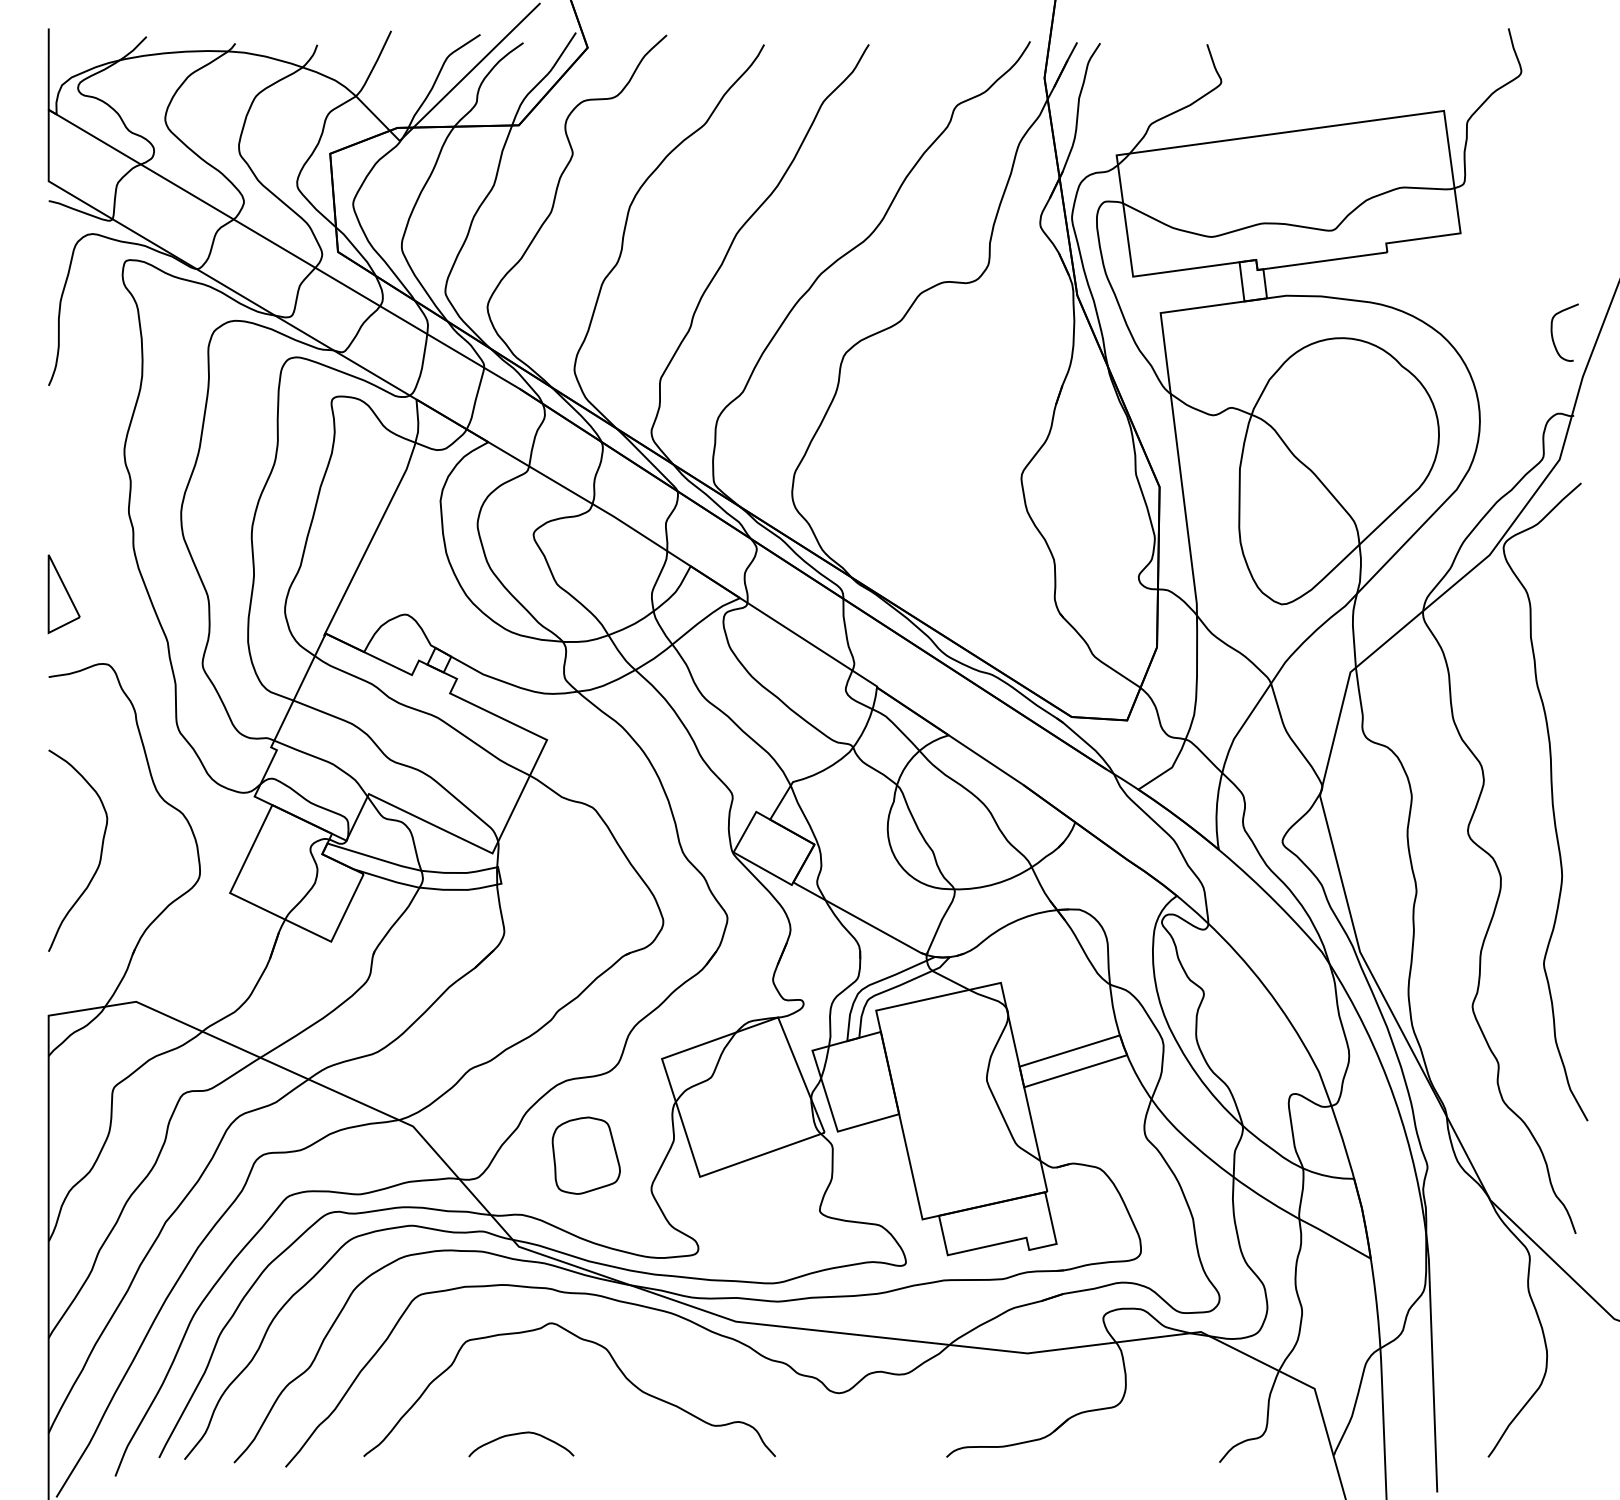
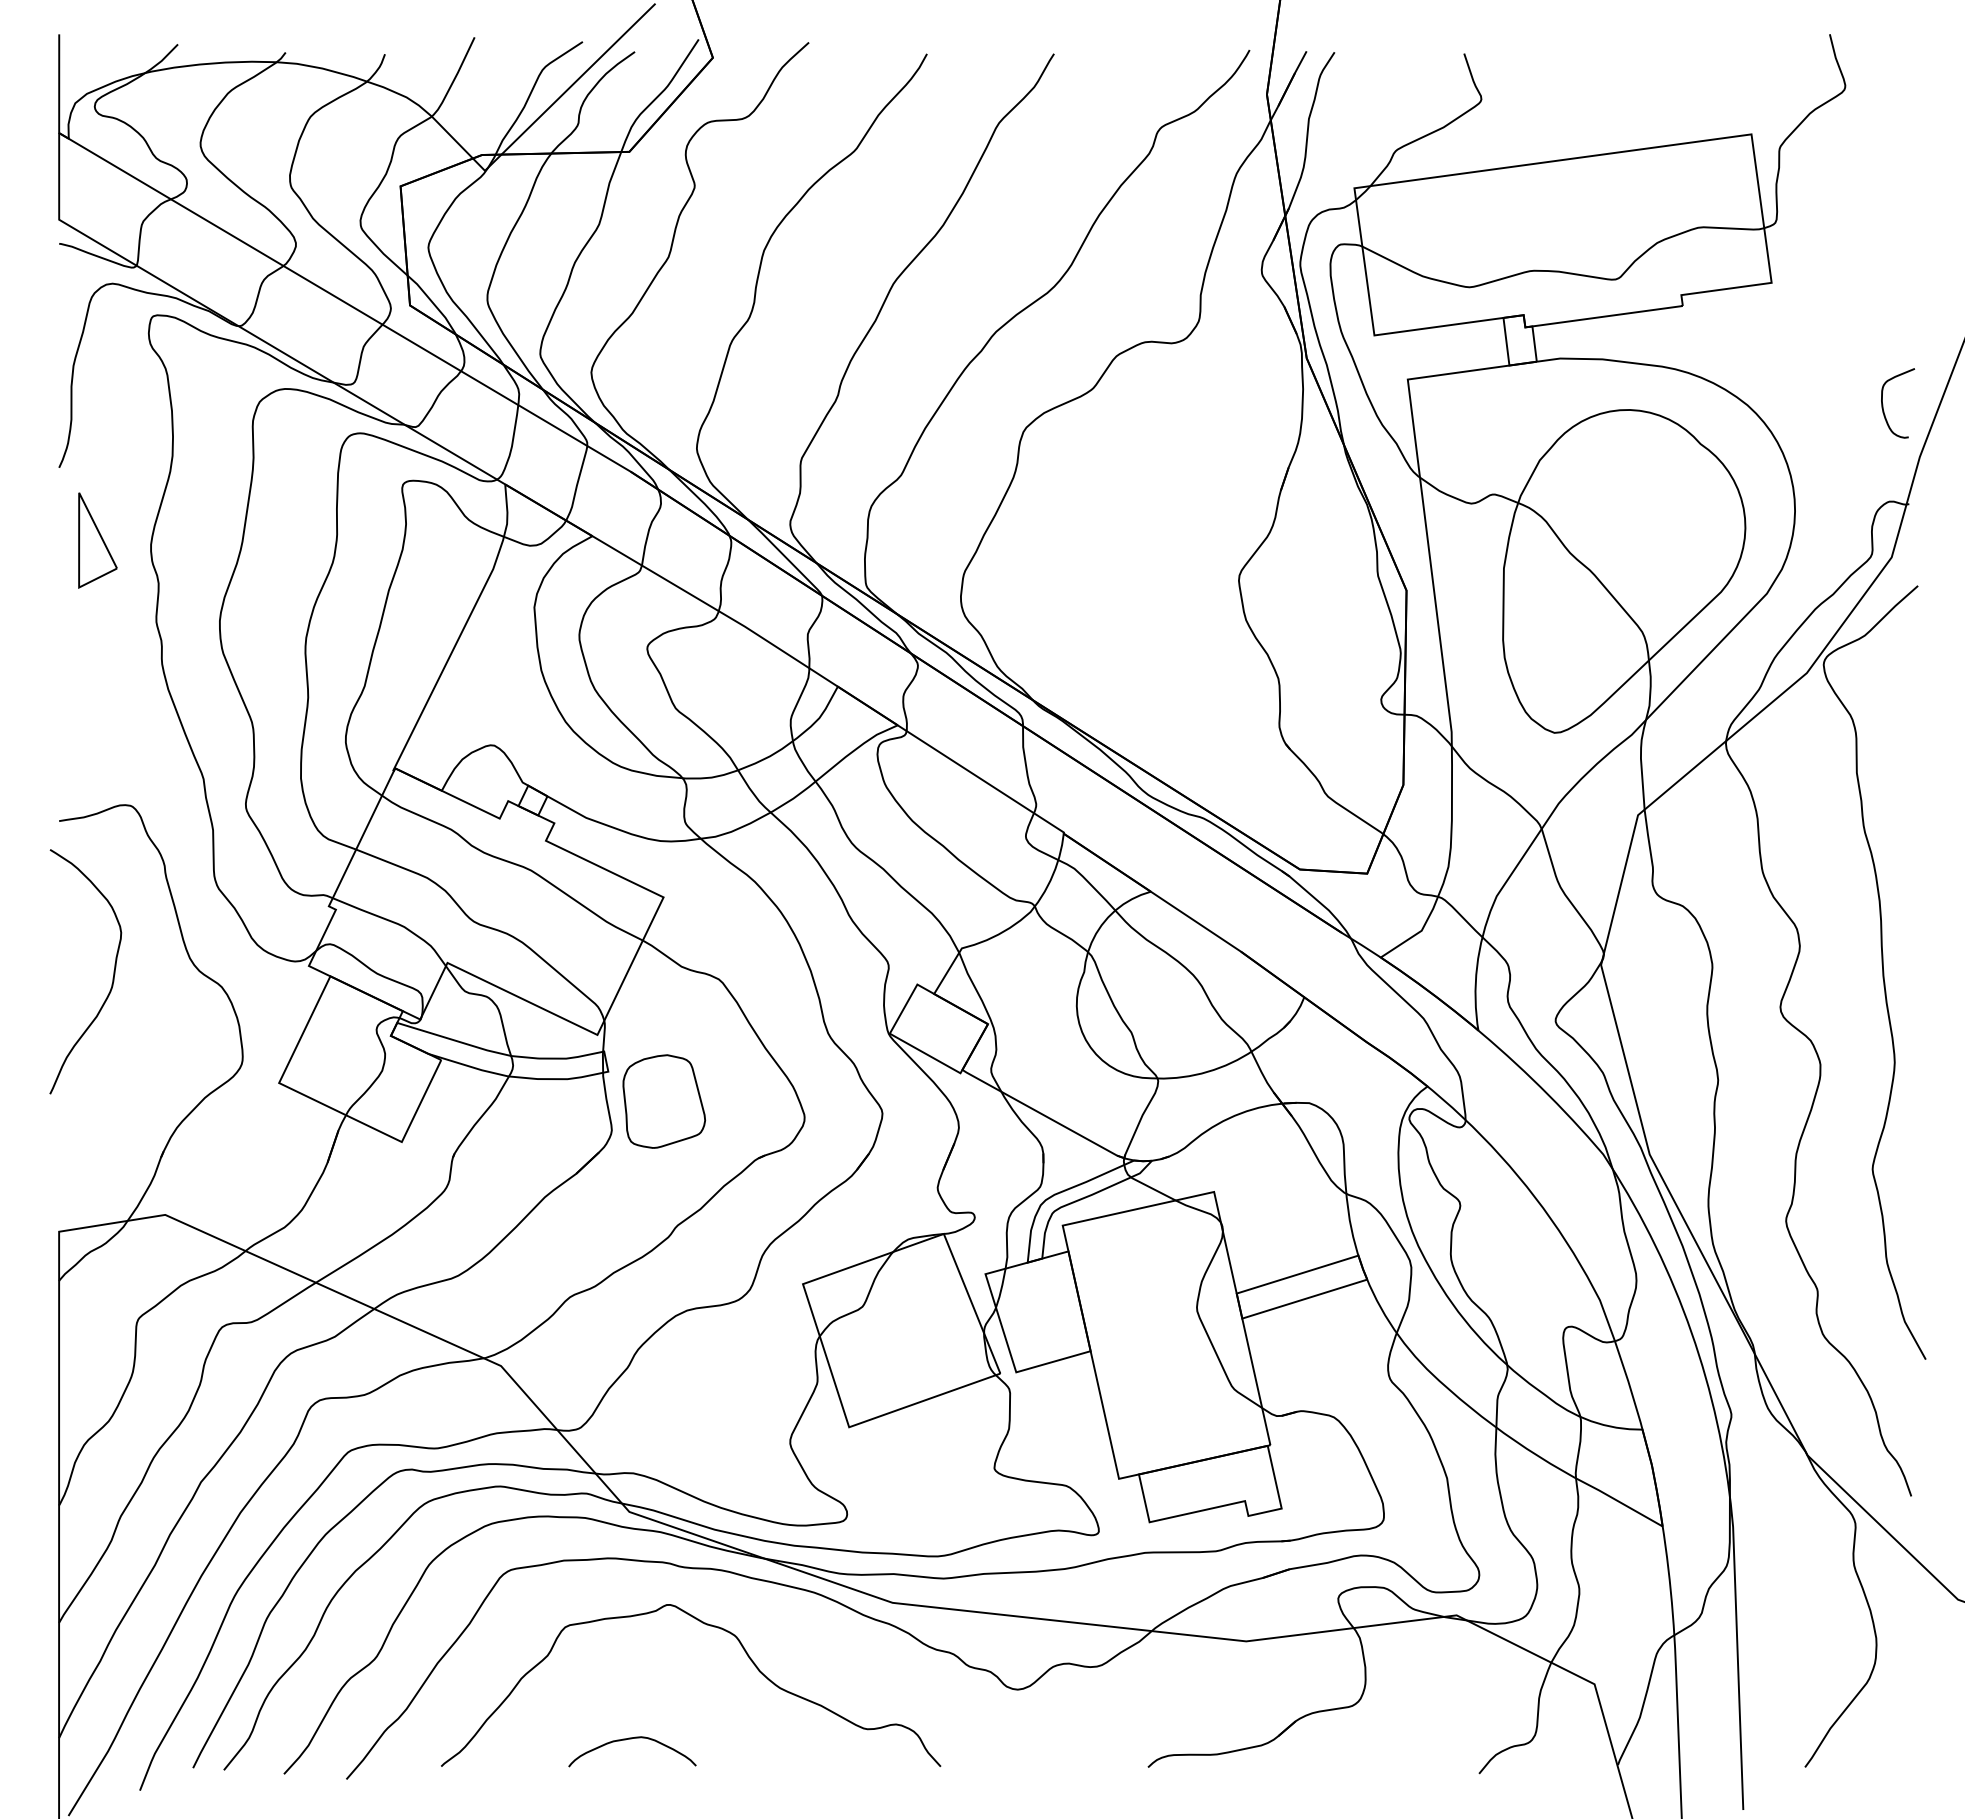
part: (63, 594) -> (97, 540), moved
curve: (100, 855) -> (112, 977), moved
part: (586, 1155) -> (664, 1101), moved

